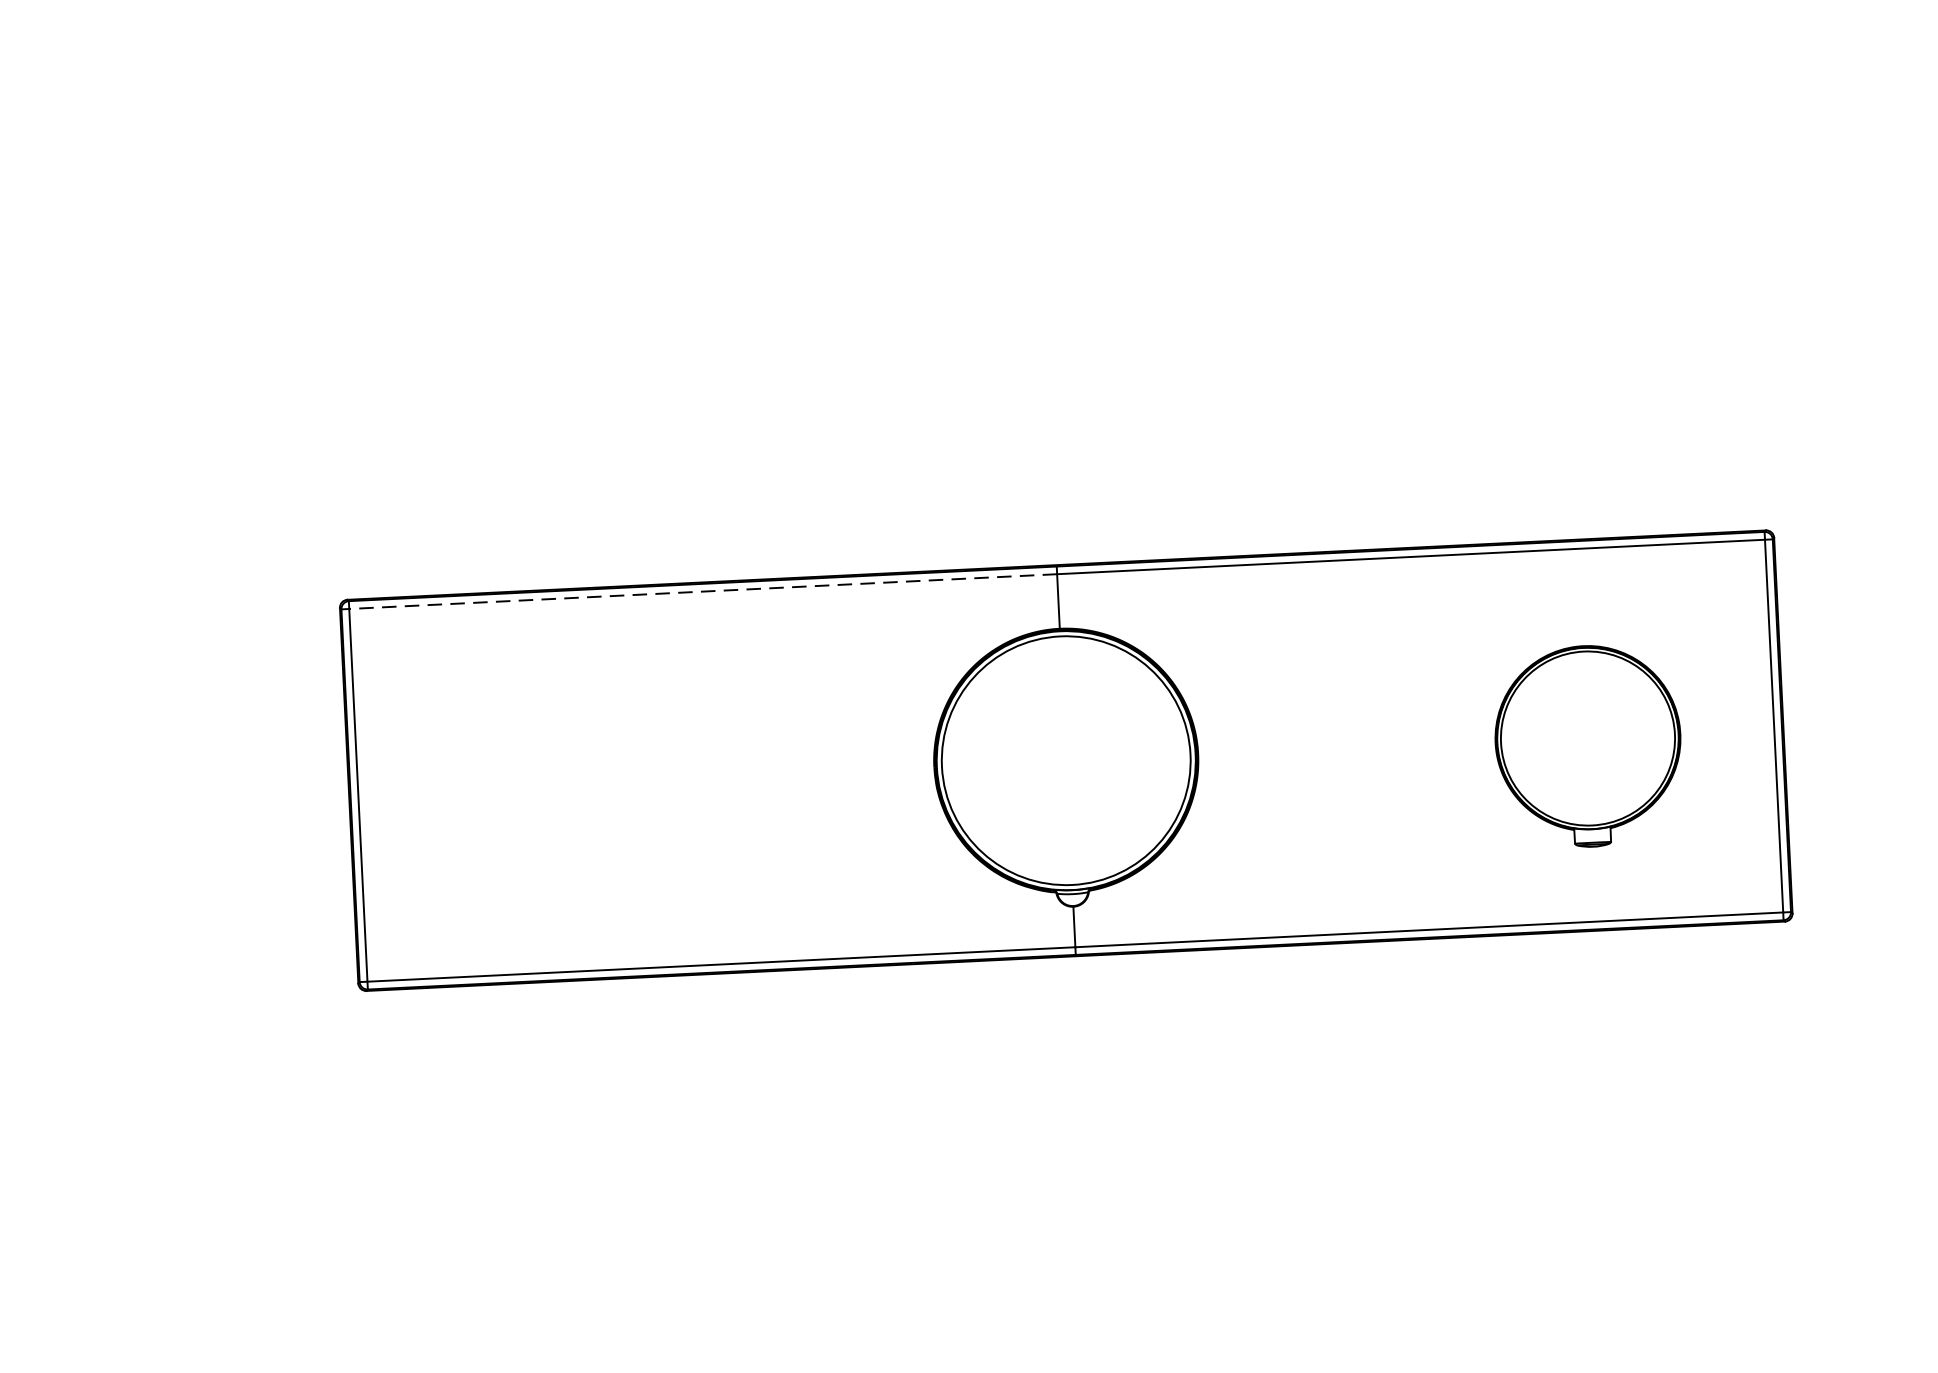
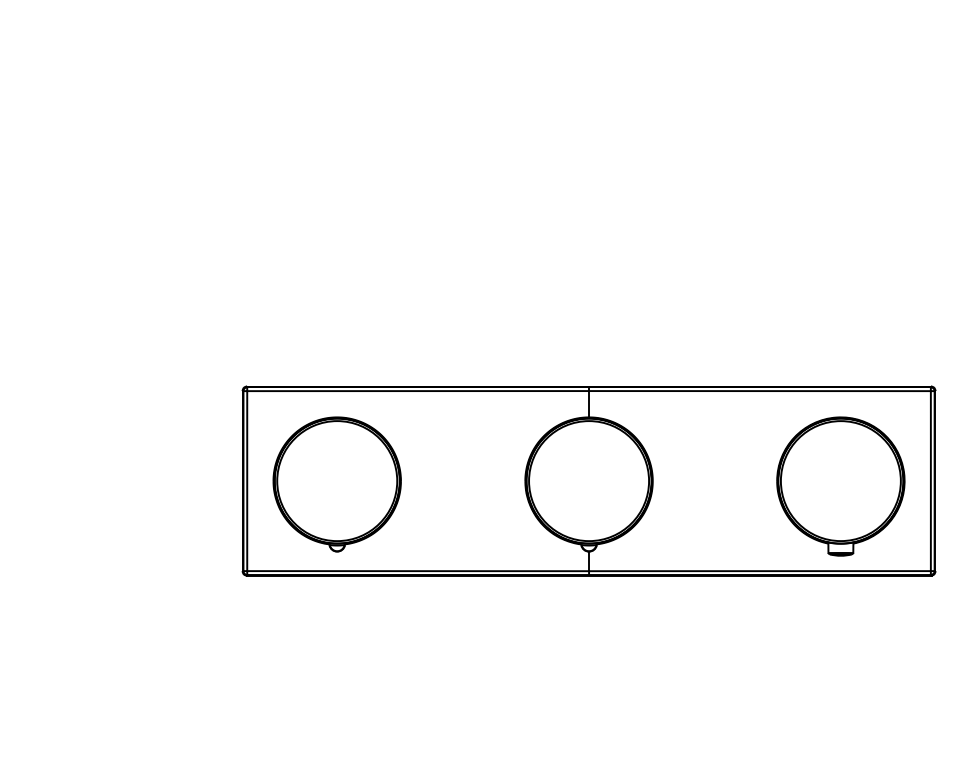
line: (703, 592) -> (418, 391), dashed -> solid
part: (1587, 746) -> (840, 486), size x1.43
part: (543, 793) -> (336, 484), added

